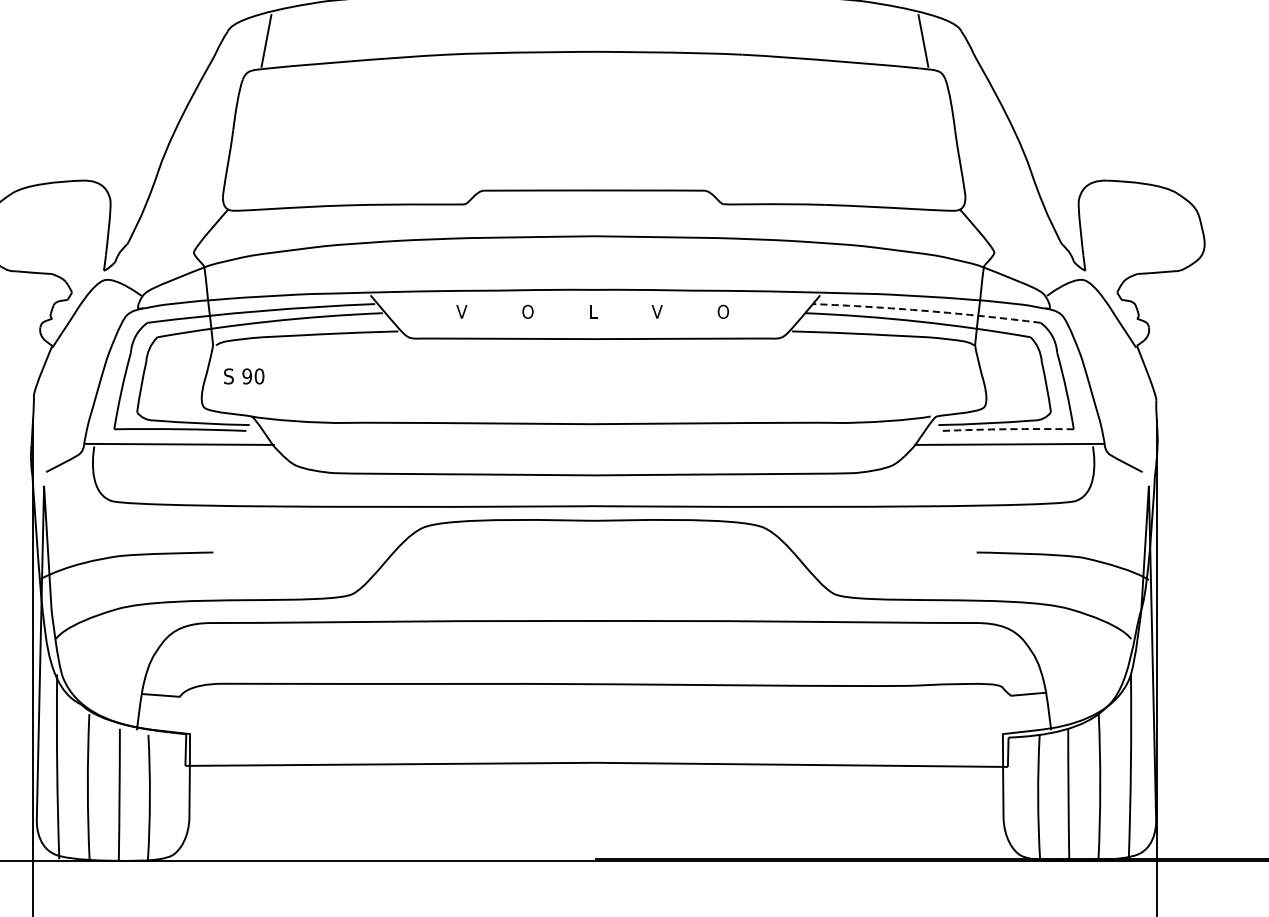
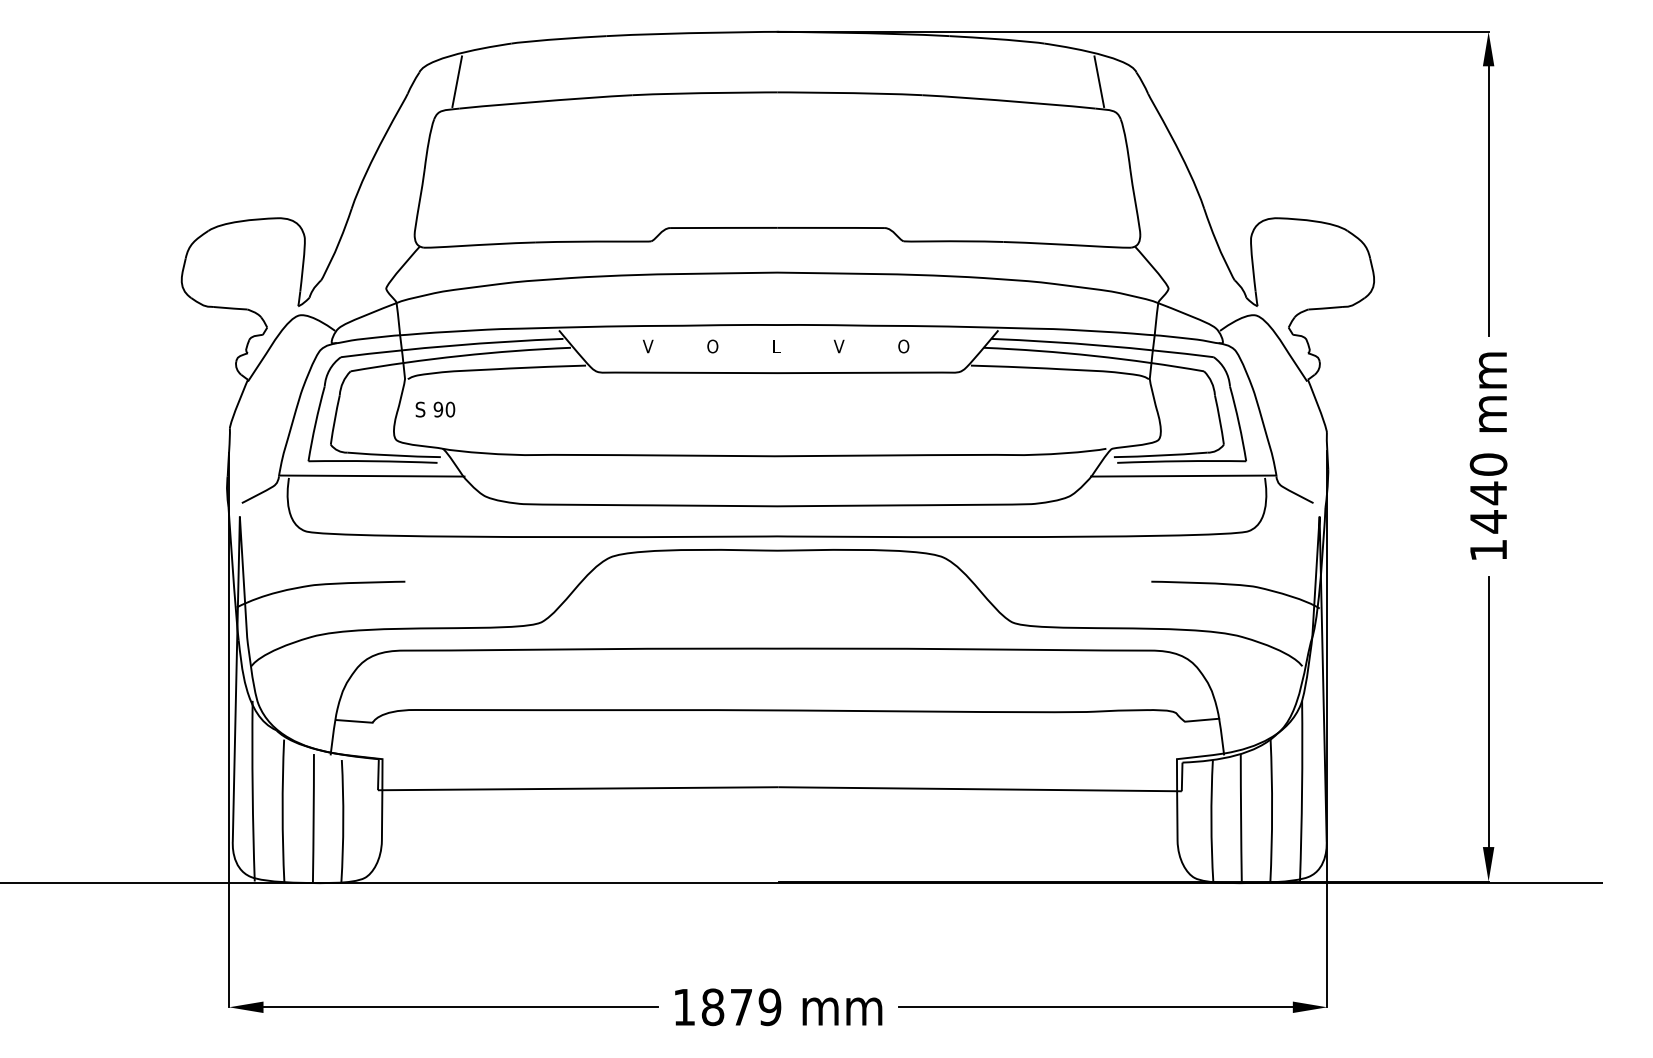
arc: (926, 310) -> (1102, 345), dashed -> solid
arc: (1007, 429) -> (1181, 461), dashed -> solid

